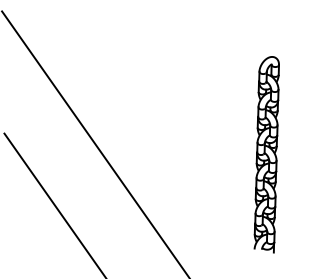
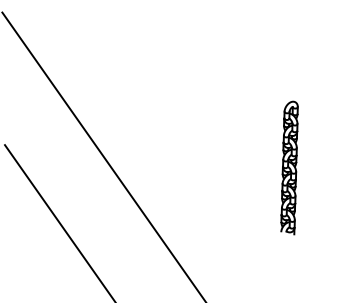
part: (266, 154) -> (289, 167), size x0.62

